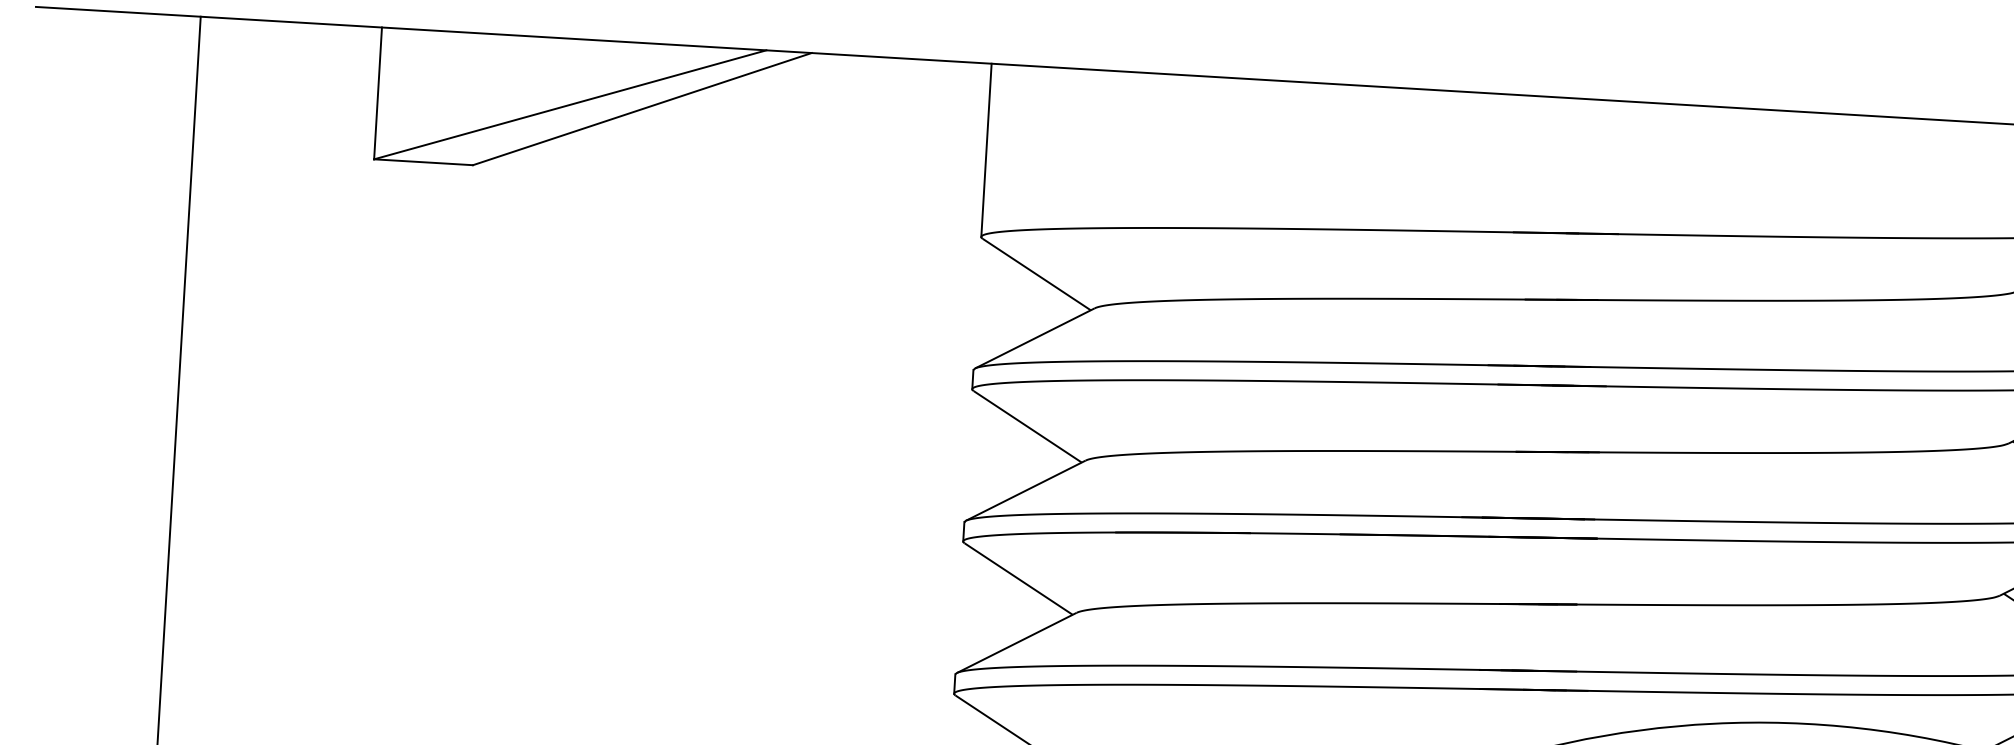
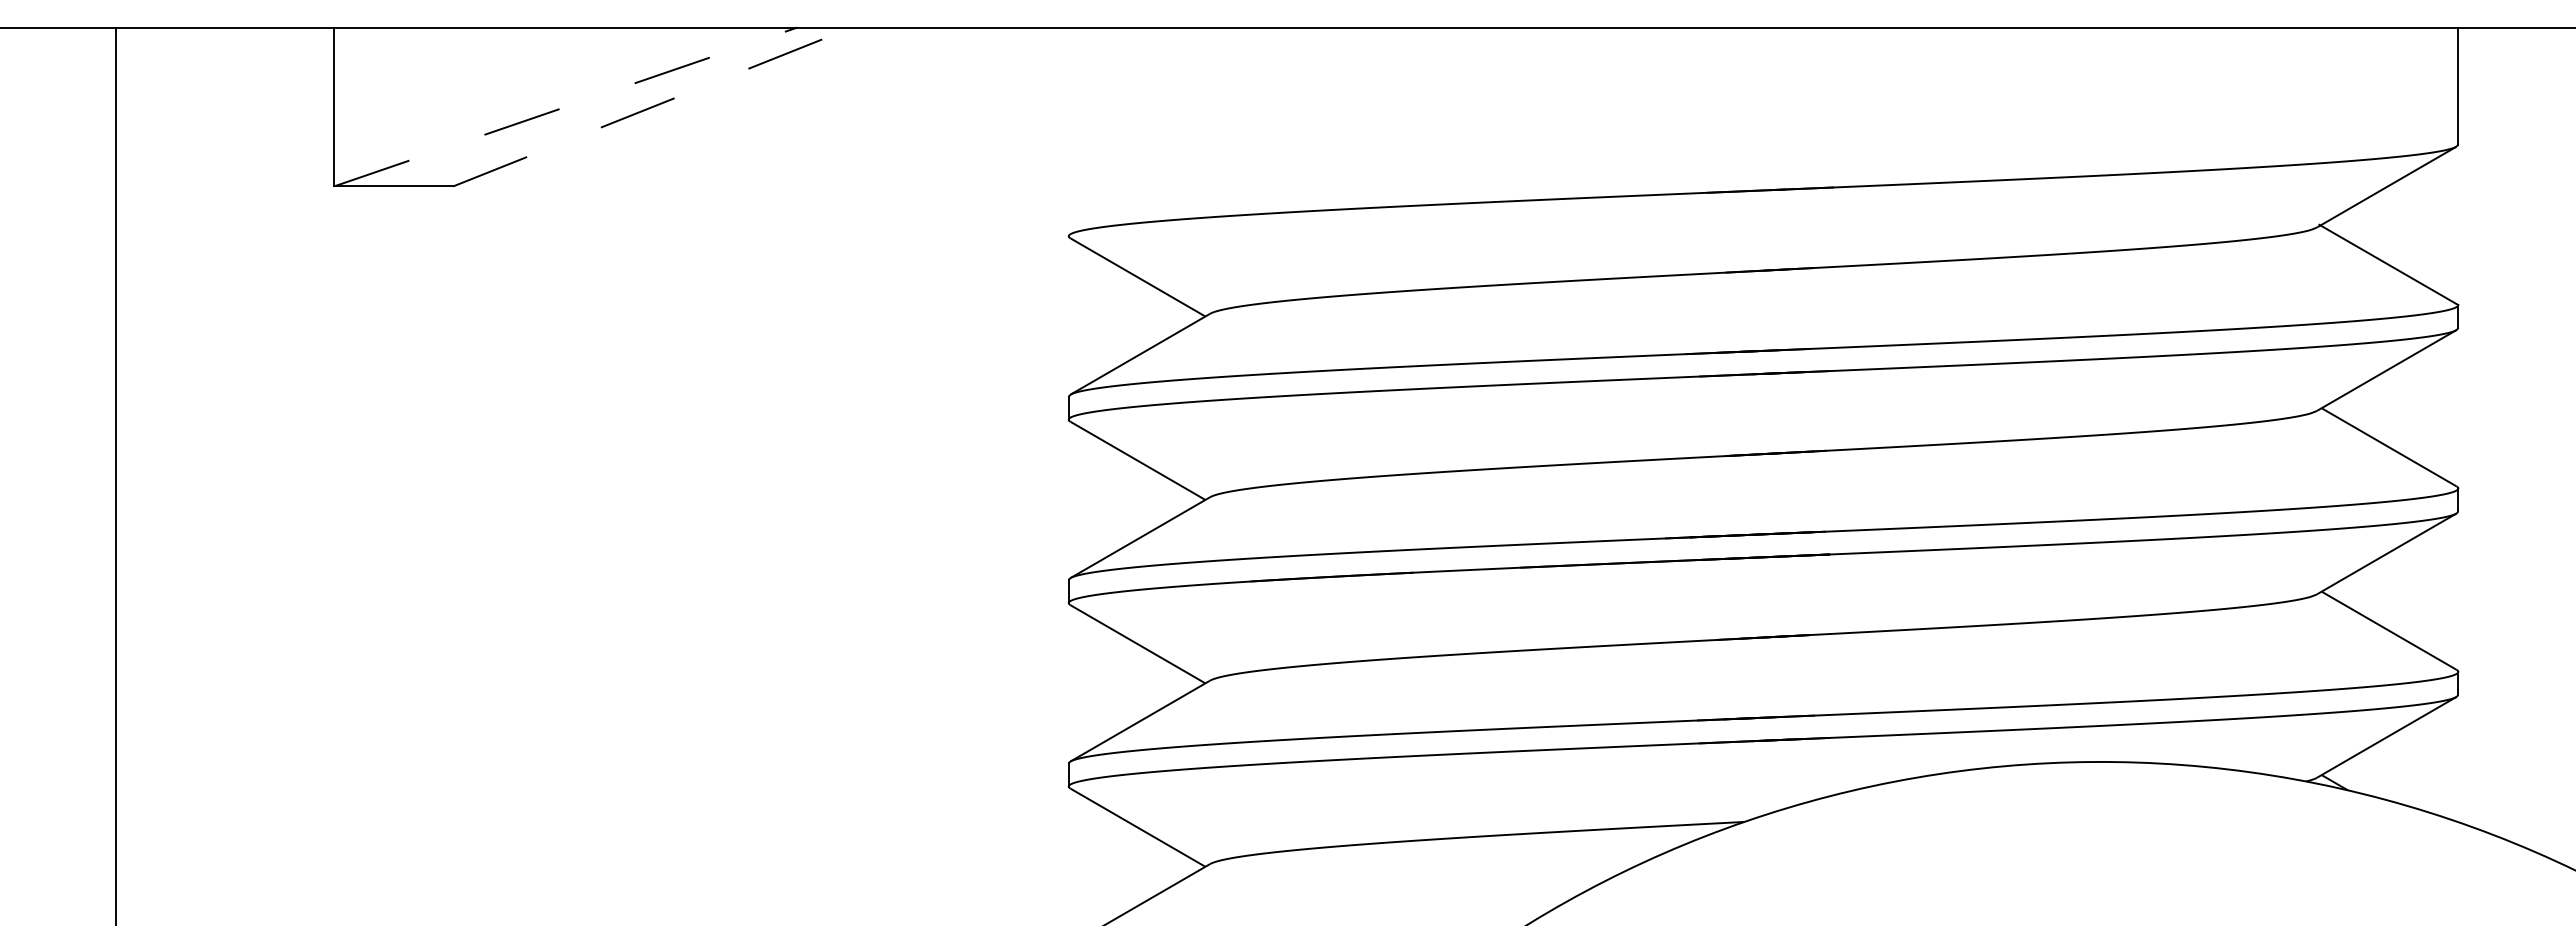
line: (570, 104) -> (565, 106), solid -> dashed
line: (642, 108) -> (652, 106), solid -> dashed
line: (986, 149) -> (1068, 131), removed

